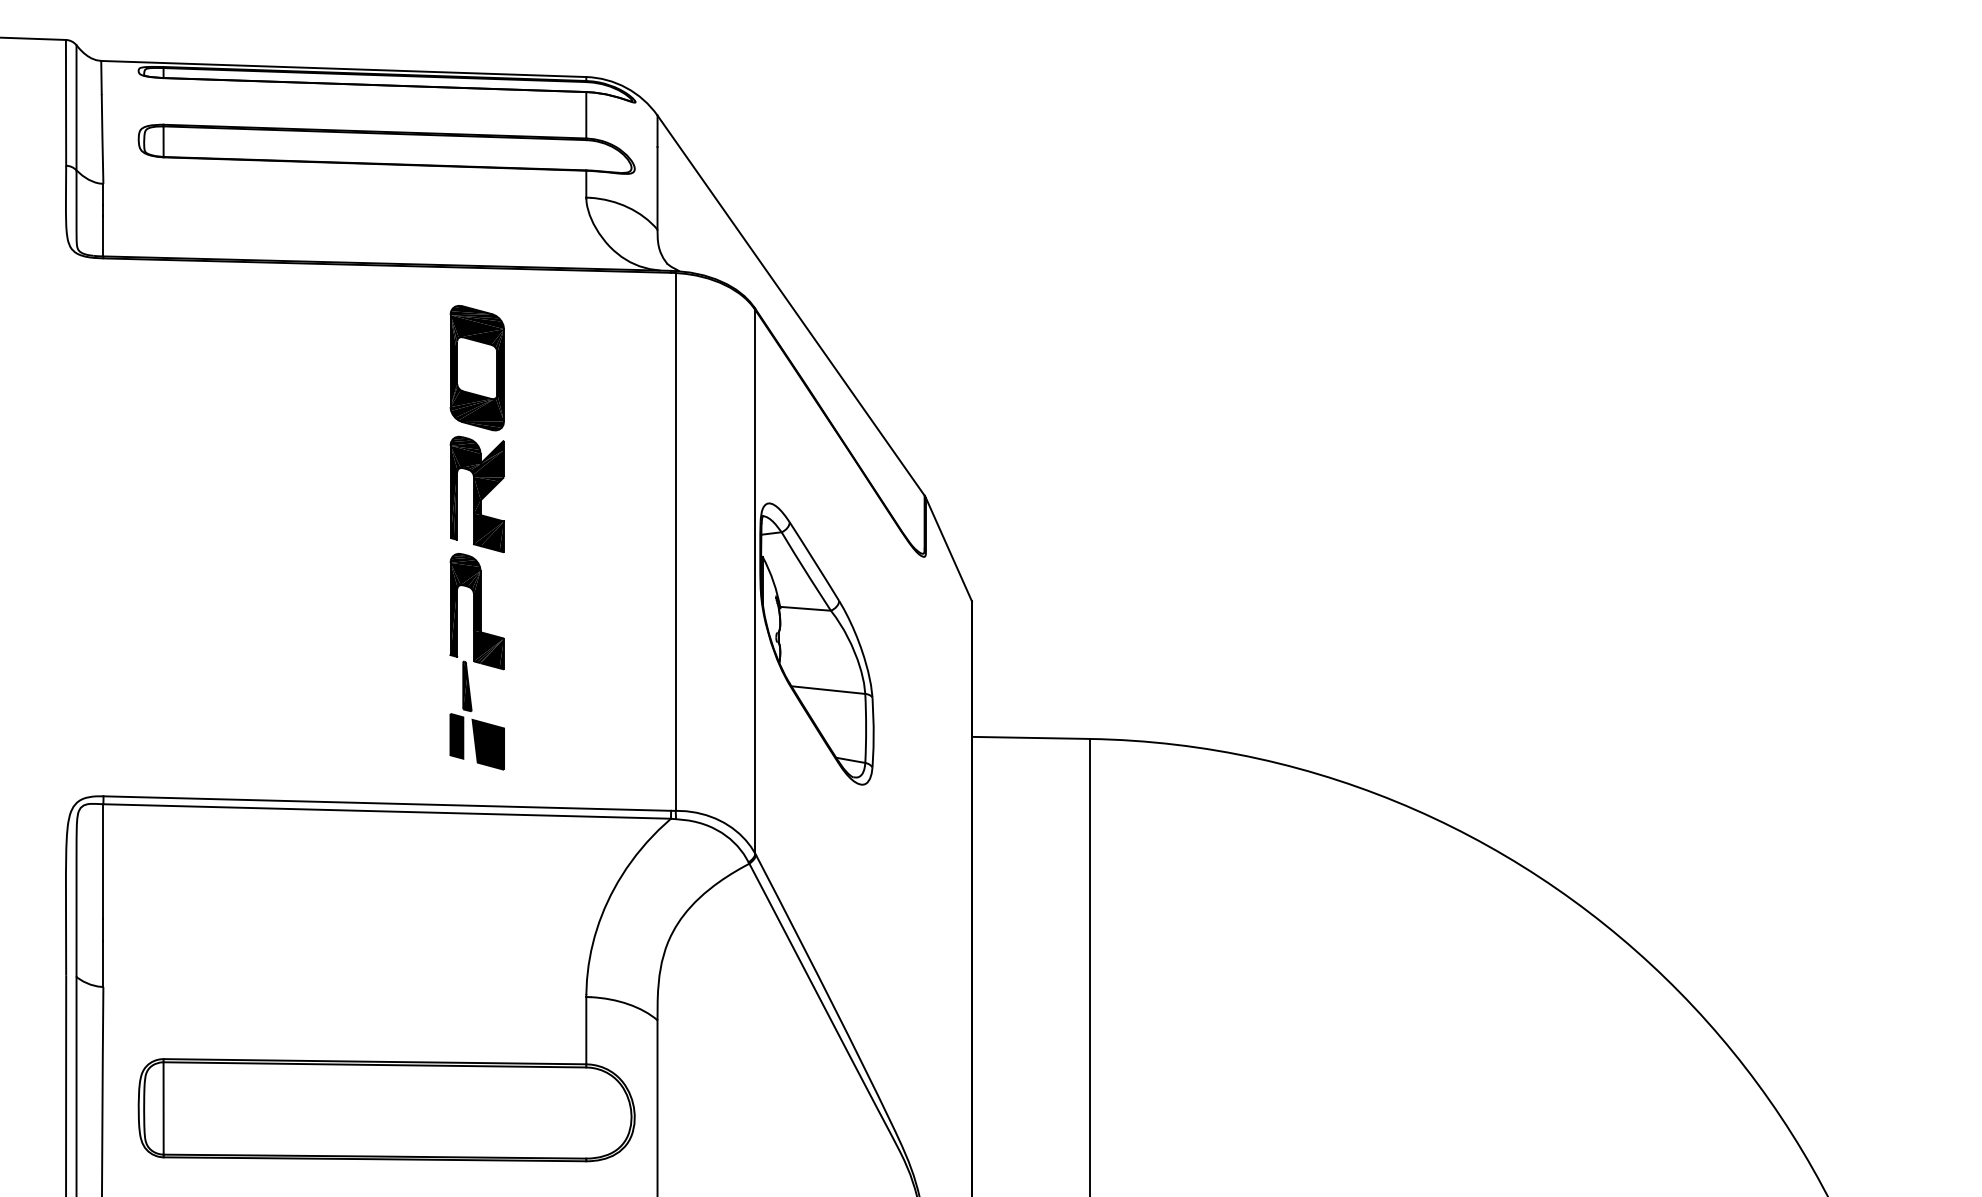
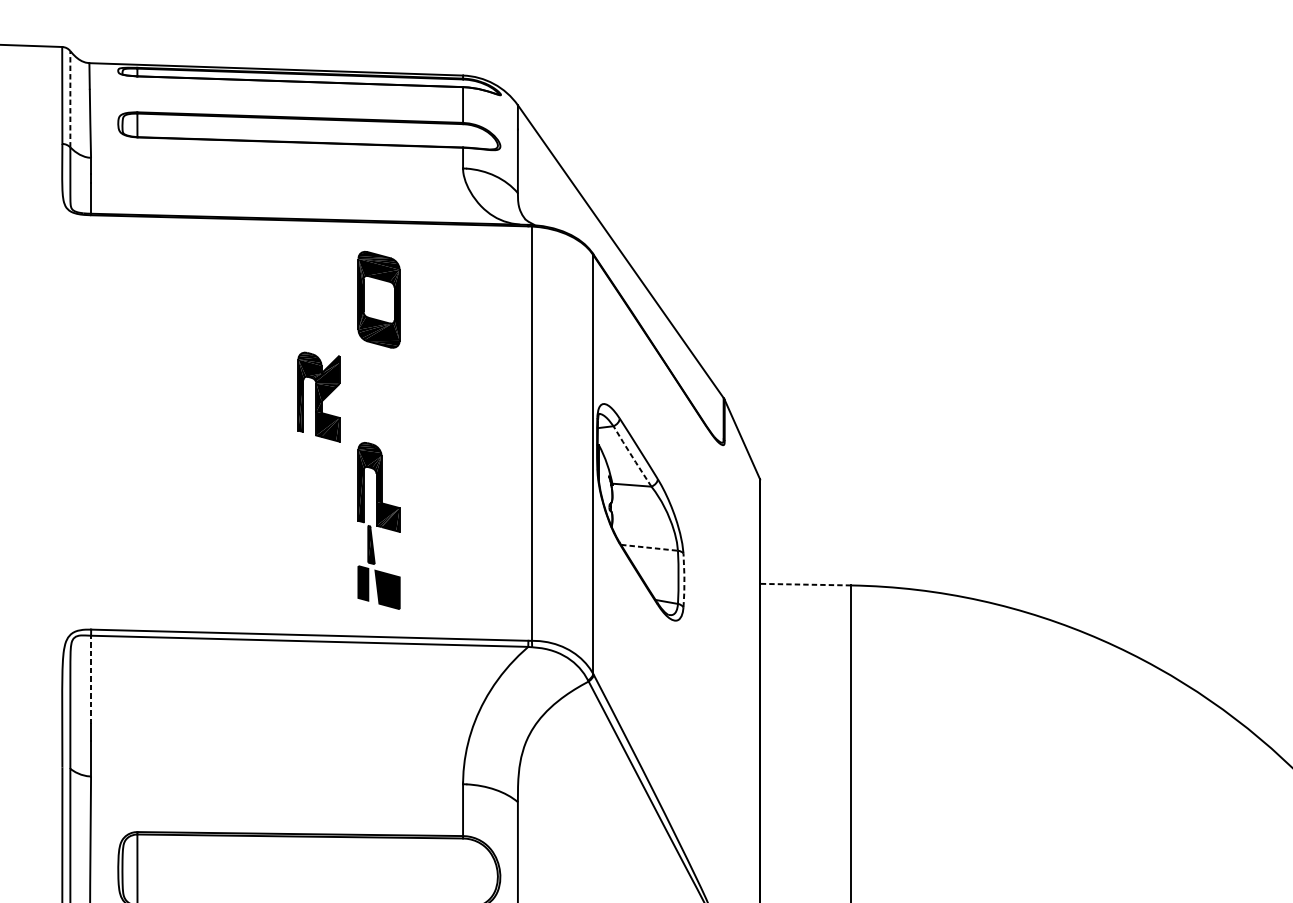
line: (76, 107) -> (70, 99), solid -> dashed
part: (476, 494) -> (318, 397), moved
line: (805, 571) -> (631, 456), solid -> dashed
line: (828, 690) -> (649, 548), solid -> dashed
line: (873, 732) -> (684, 580), solid -> dashed
line: (1030, 737) -> (805, 584), solid -> dashed
line: (103, 861) -> (91, 679), solid -> dashed

